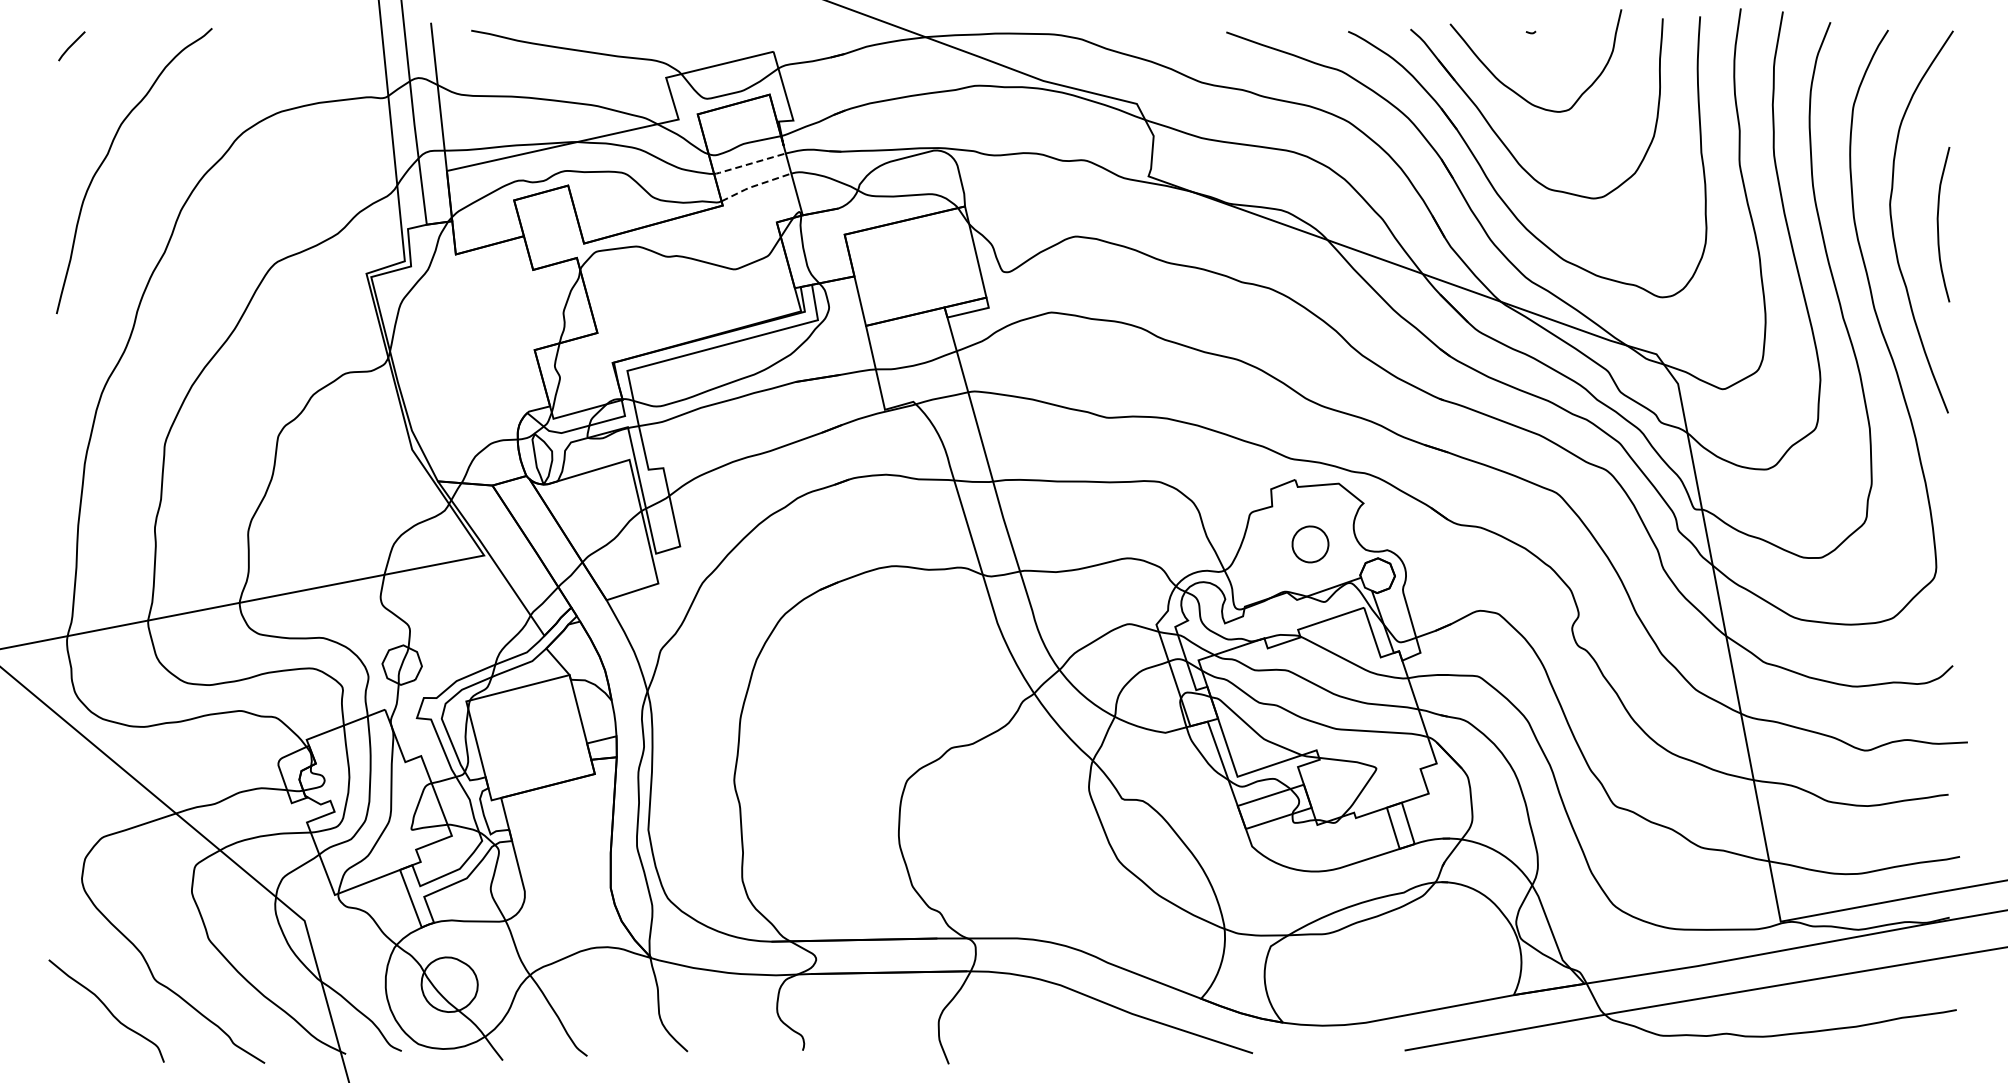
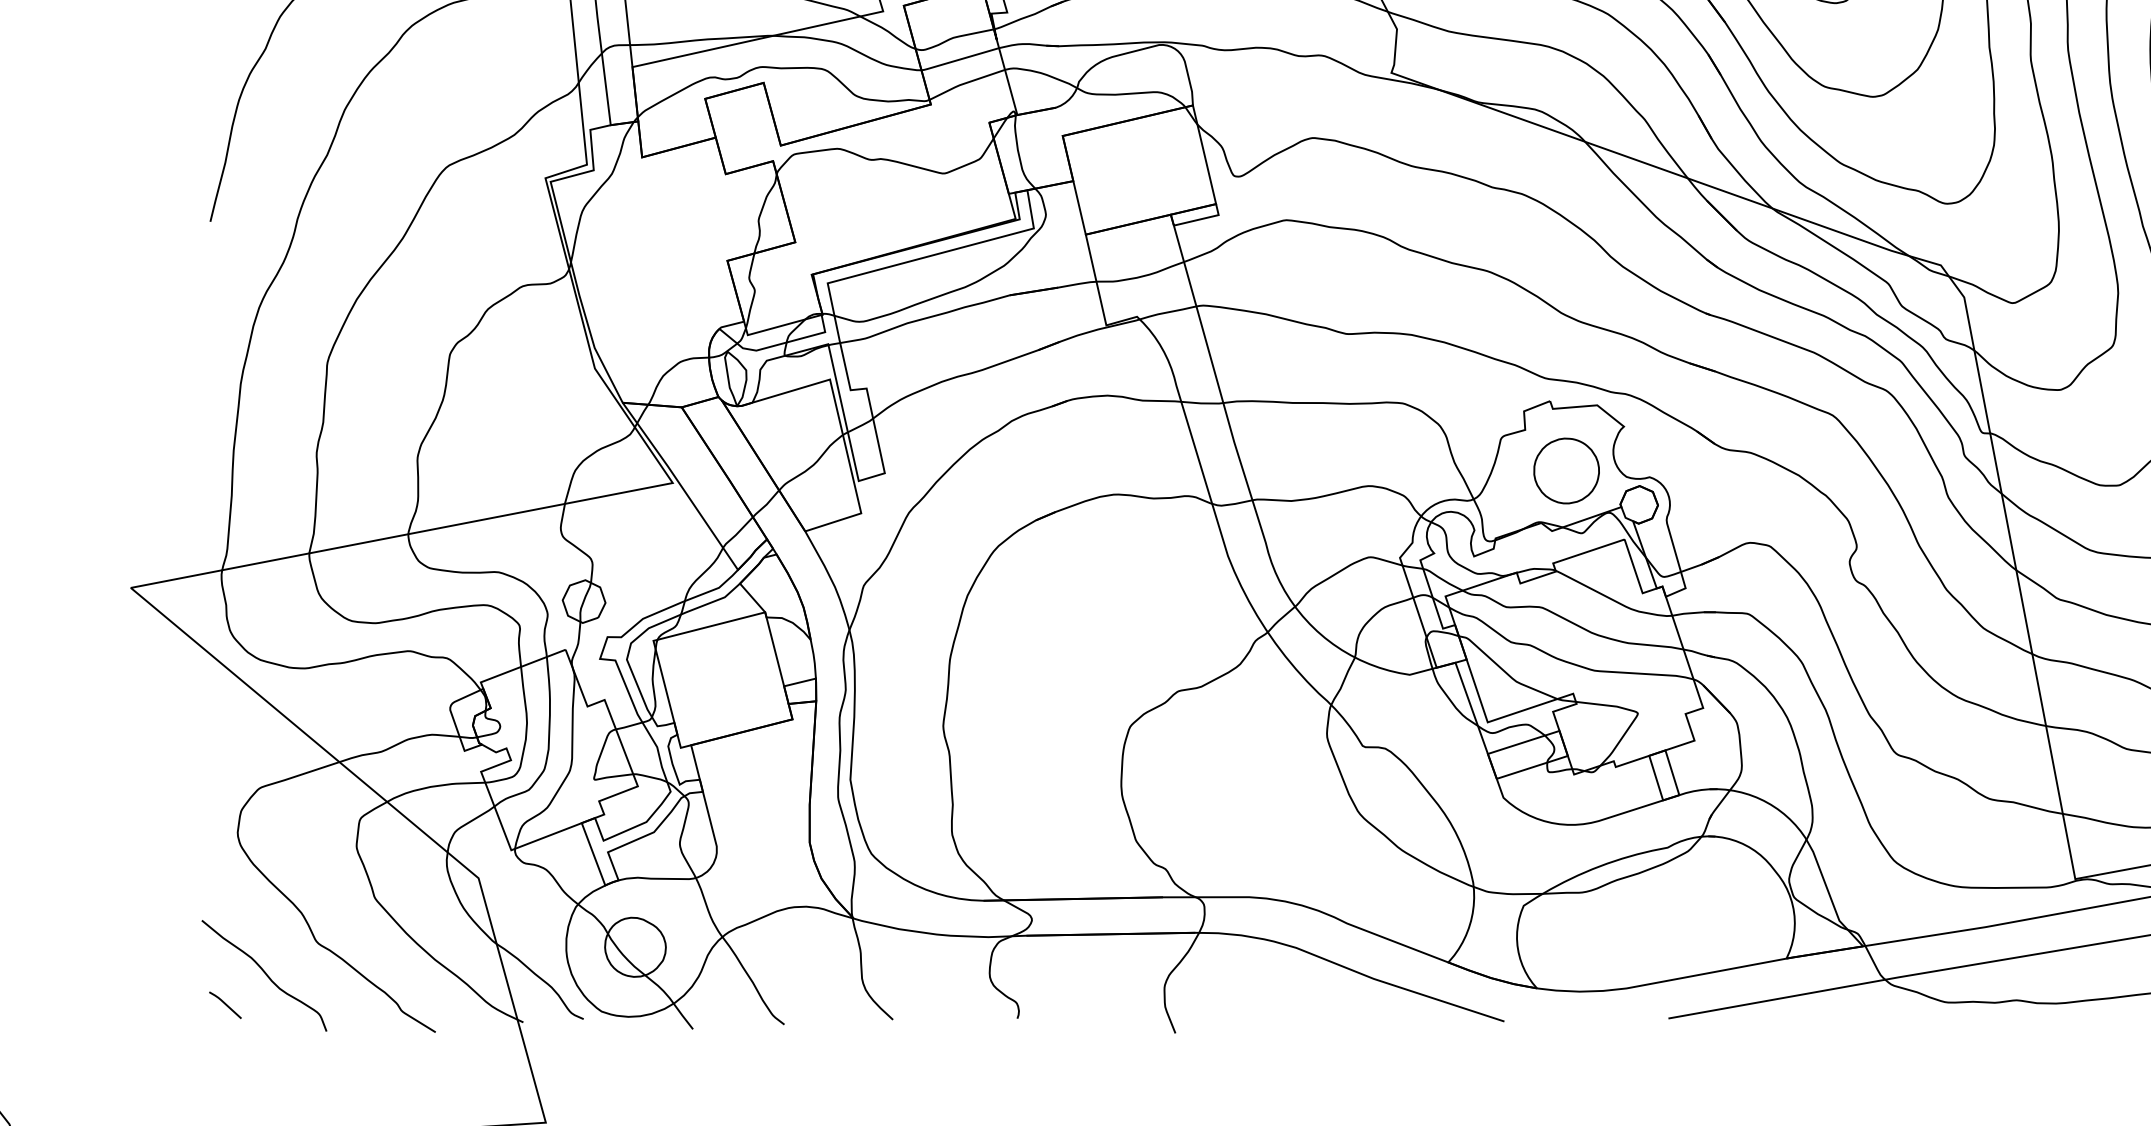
line: (748, 164) -> (958, 60), dashed -> solid
line: (755, 185) -> (966, 82), dashed -> solid
part: (1310, 544) -> (1566, 471), size x1.67
line: (70, 1038) -> (225, 1005), added

